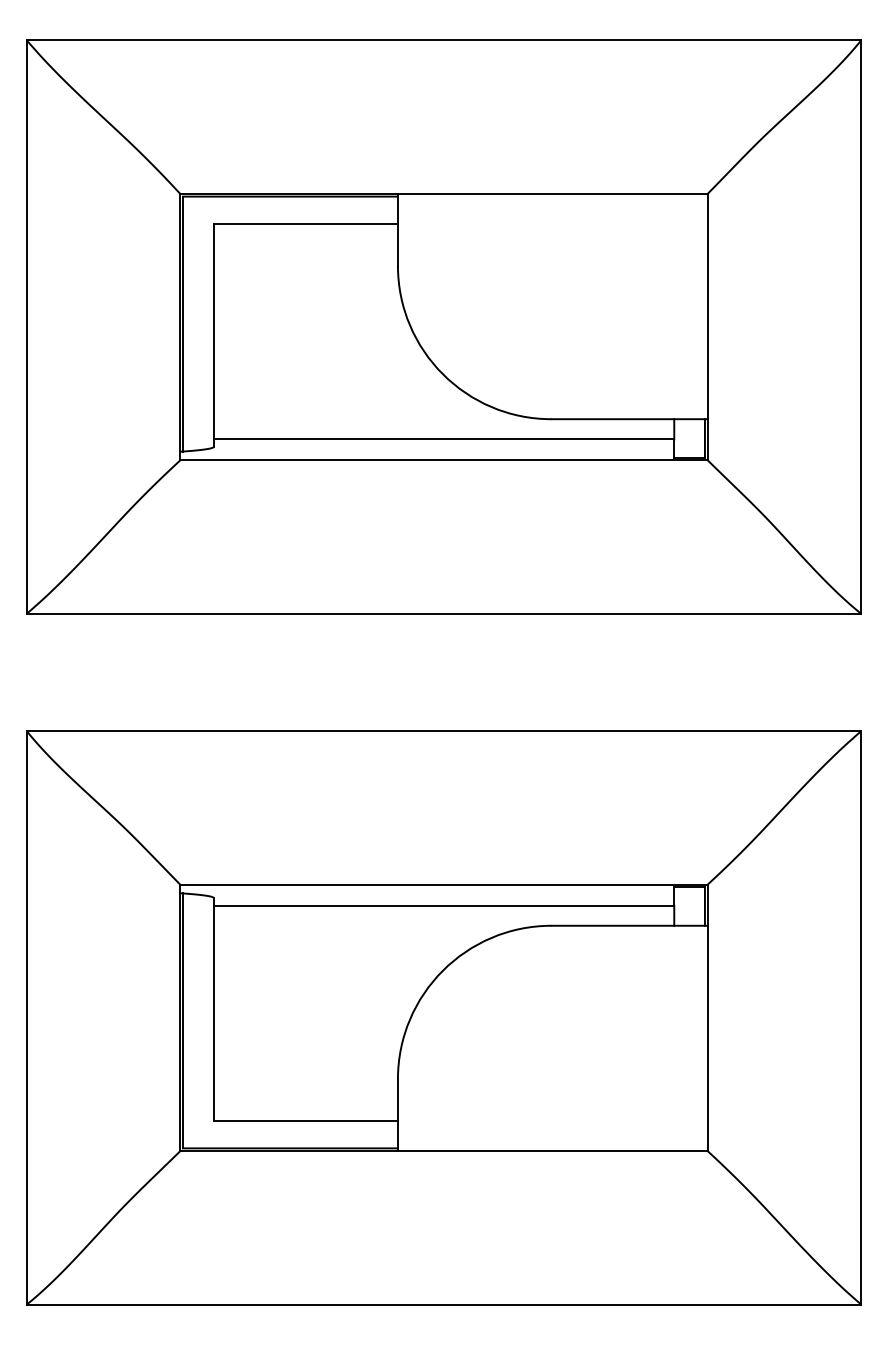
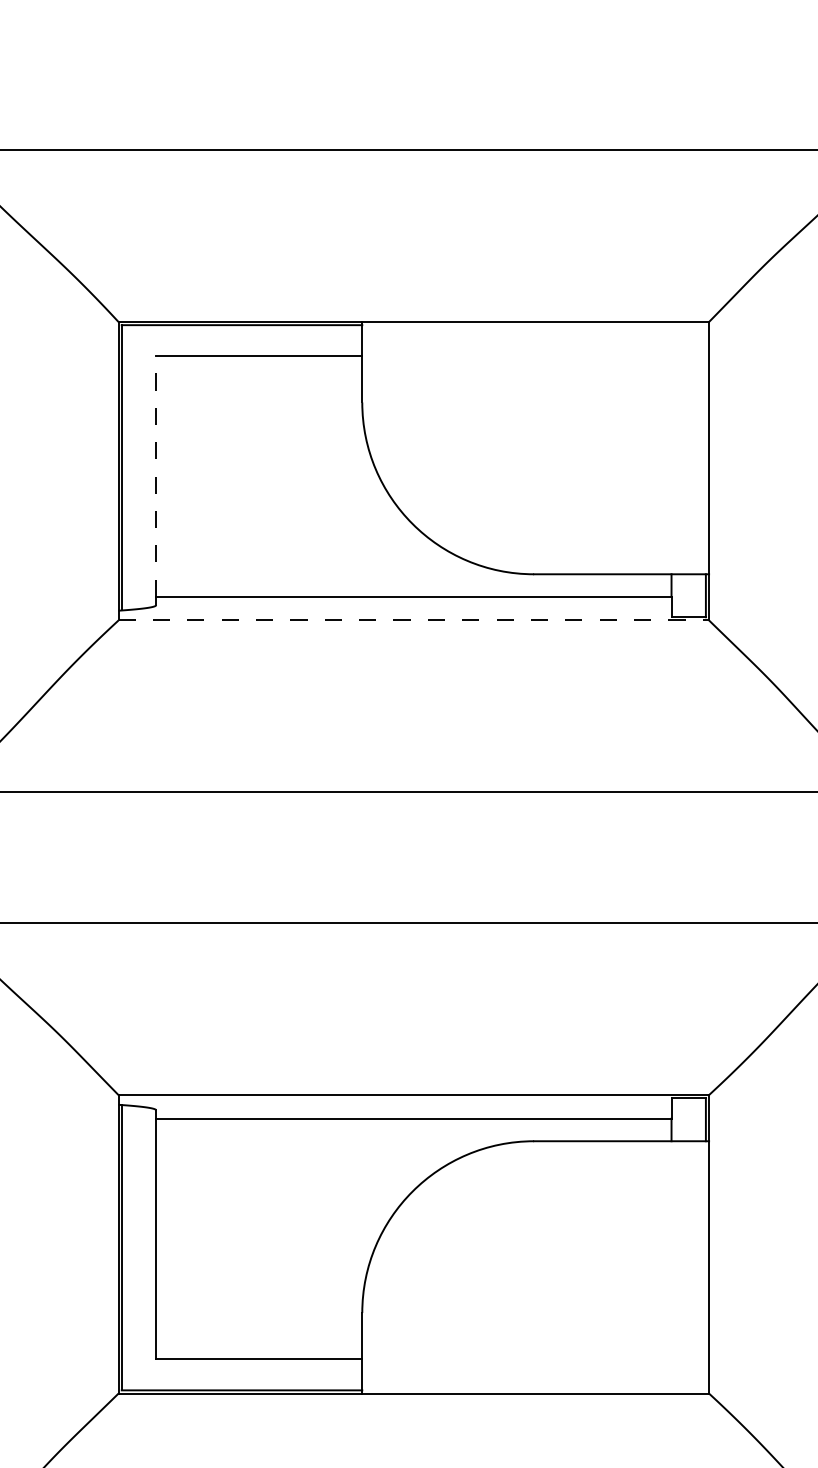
line: (213, 331) -> (155, 476), solid -> dashed
line: (444, 460) -> (414, 620), solid -> dashed

